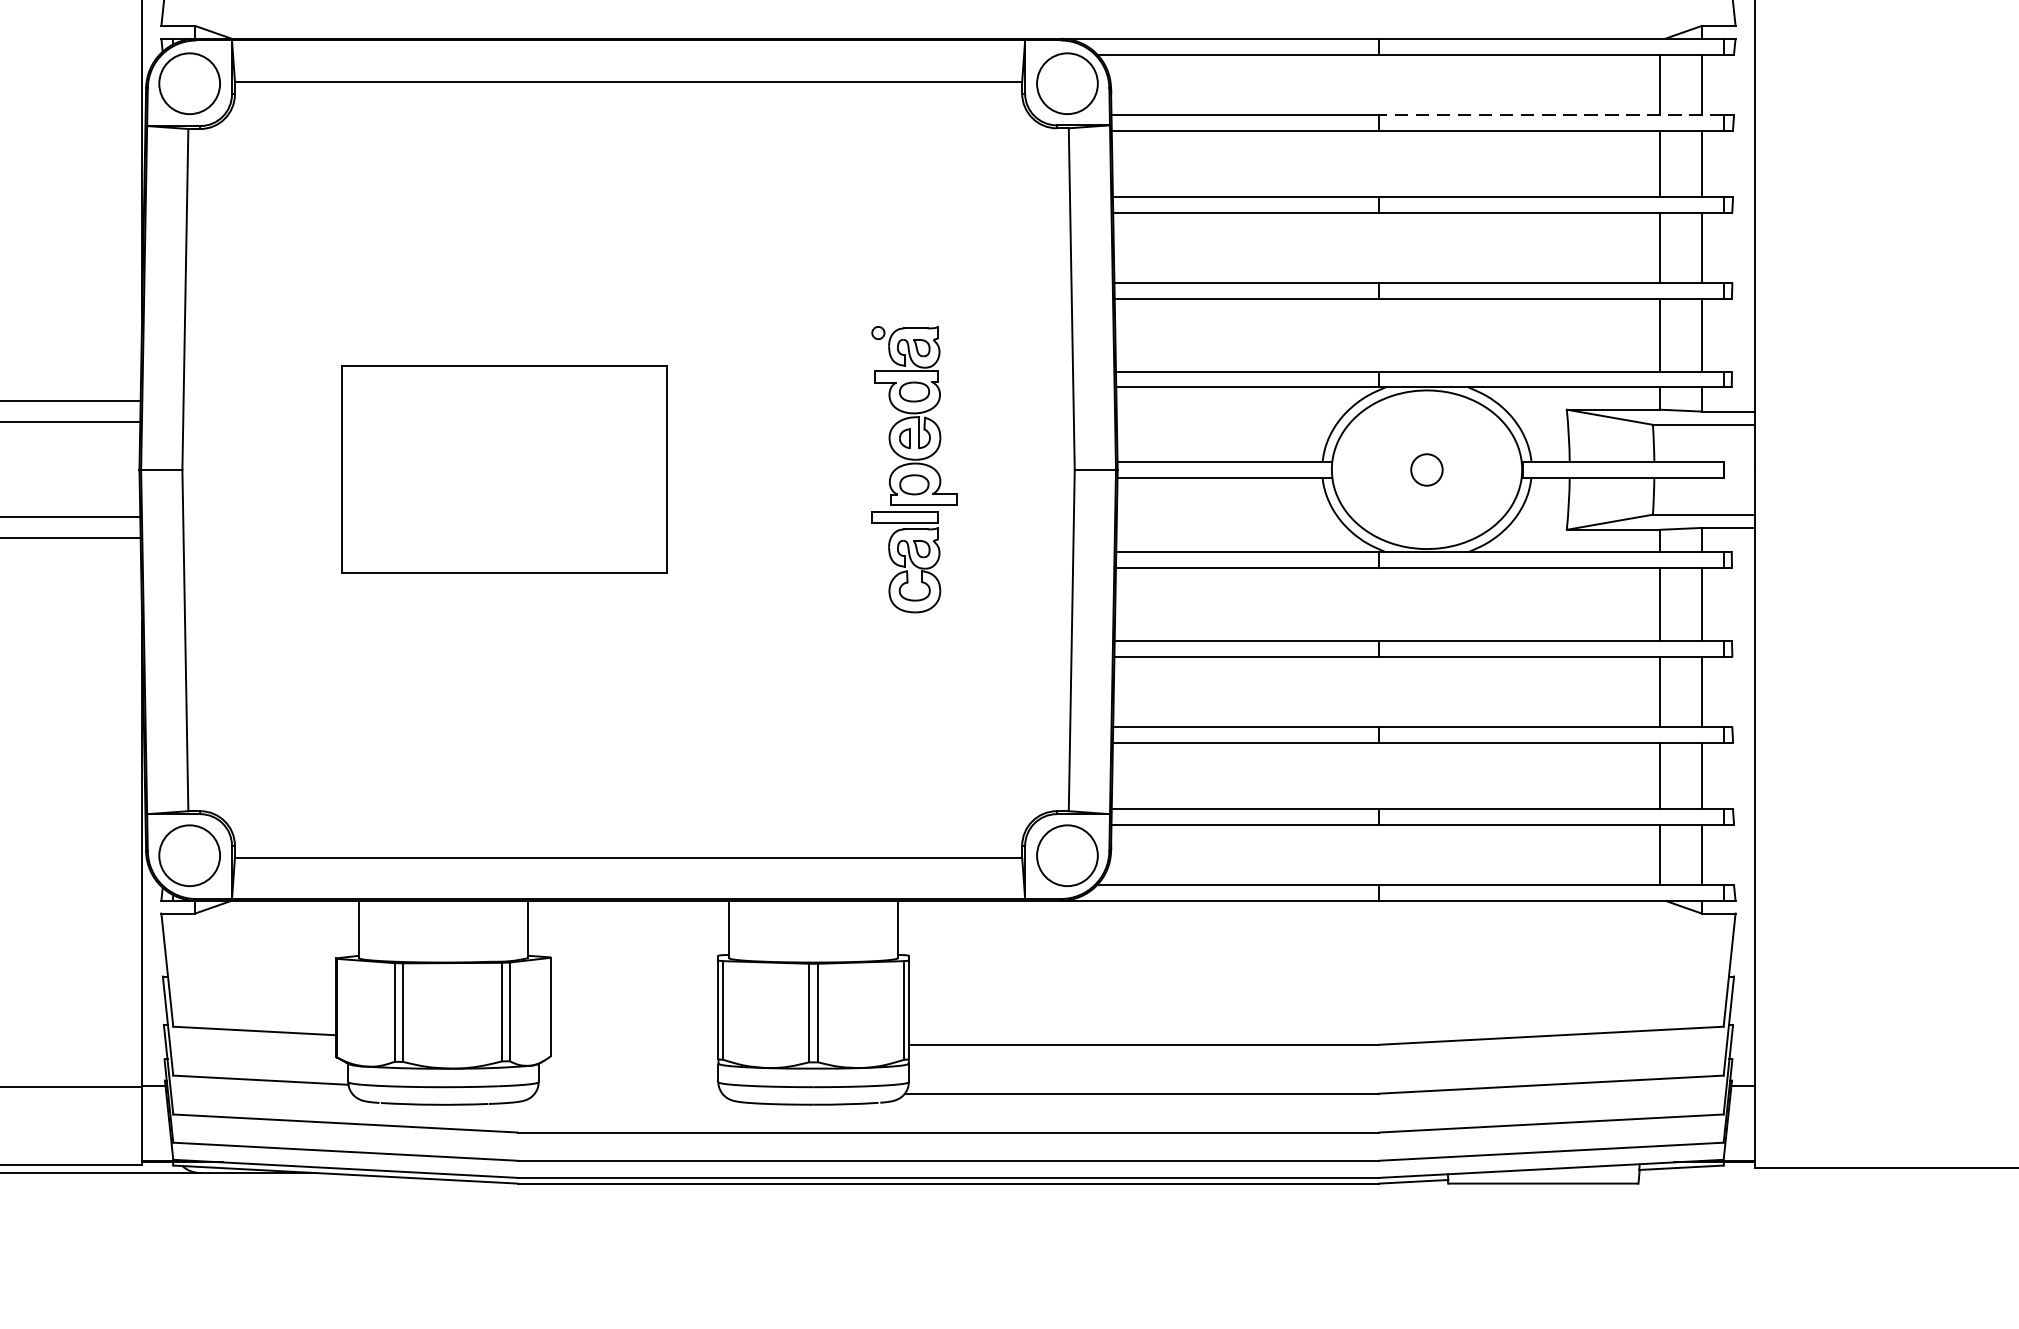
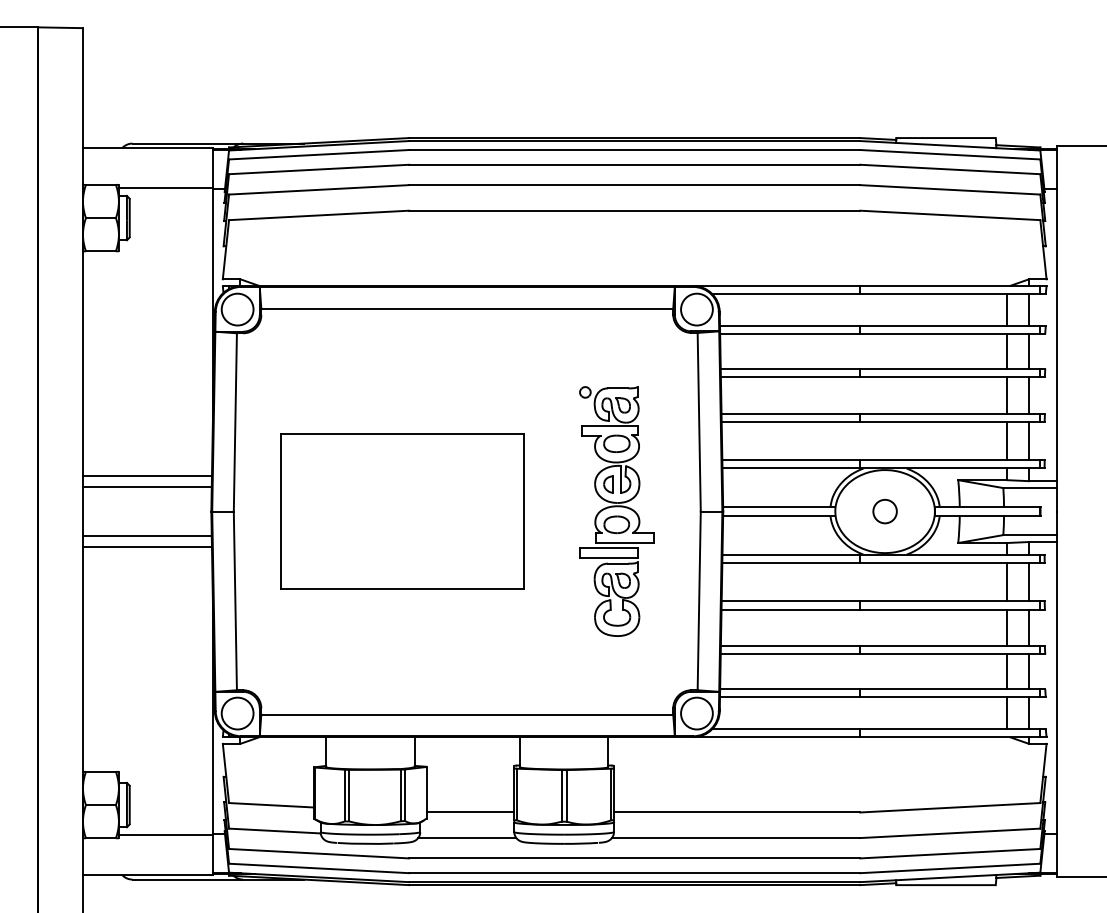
line: (1550, 114) -> (949, 325), dashed -> solid
part: (504, 469) -> (402, 511), size x1.43
part: (913, 469) -> (616, 511), size x1.67
circle: (1425, 469) -> (884, 511), size x1.43
line: (634, 1044) -> (470, 812), added
line: (628, 1094) -> (467, 838), added

